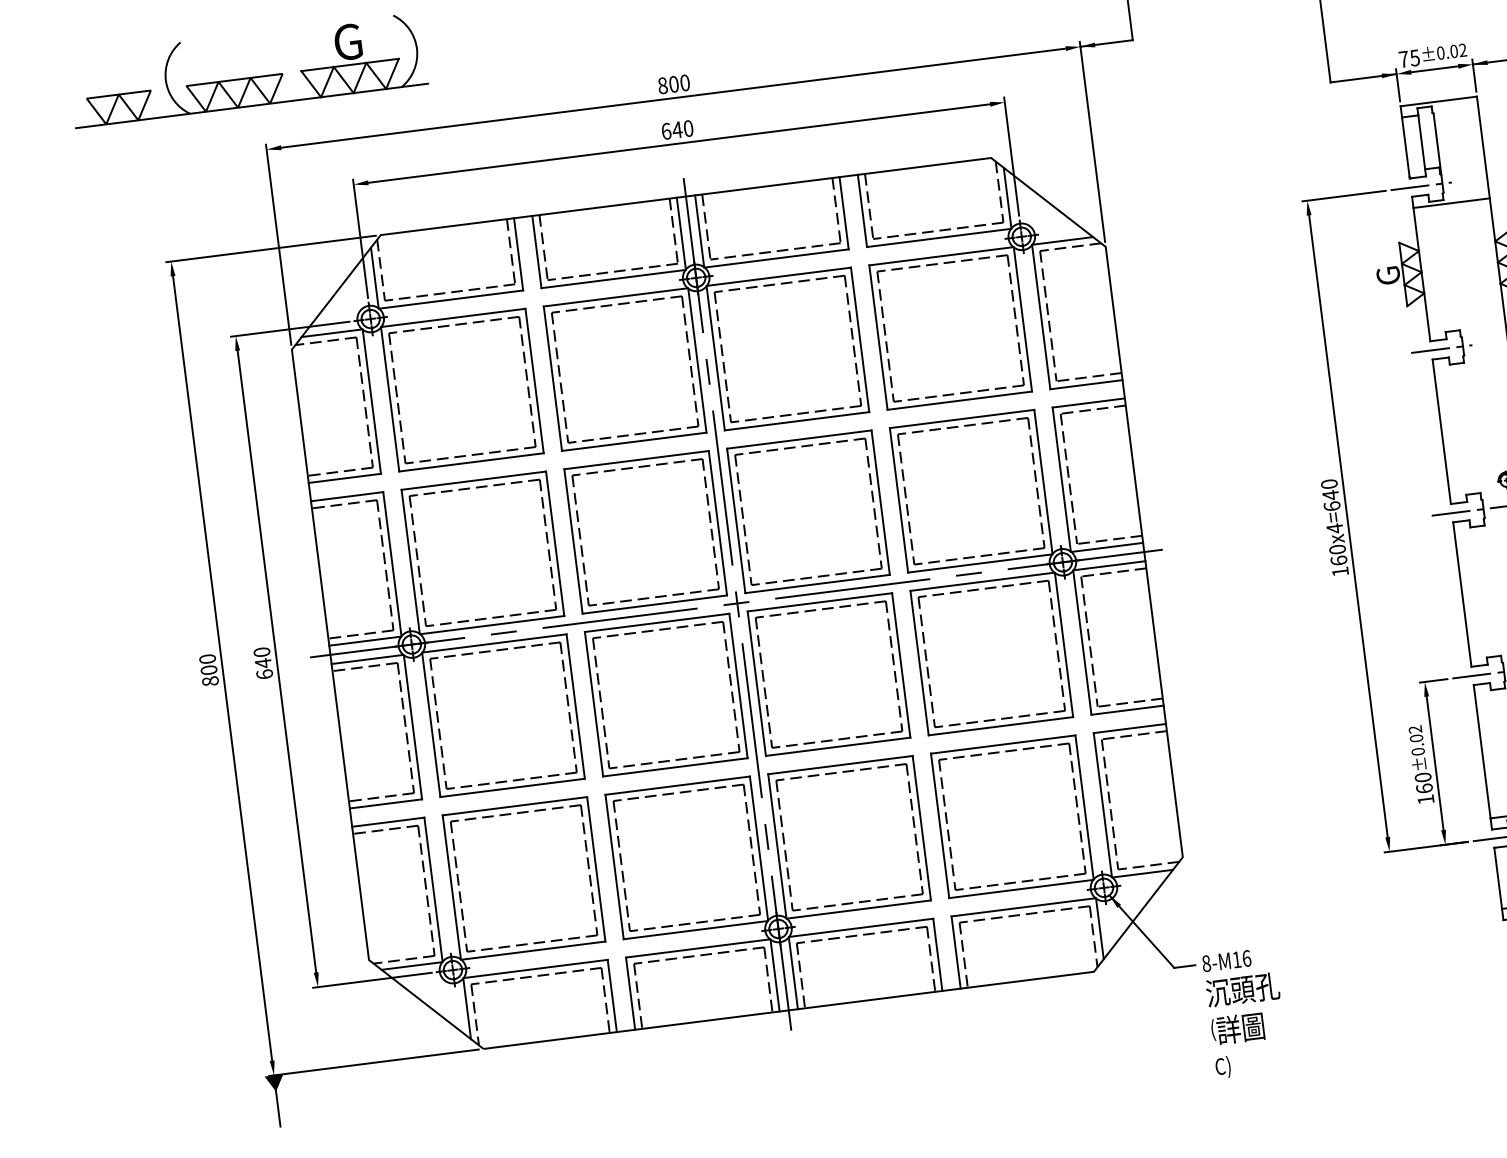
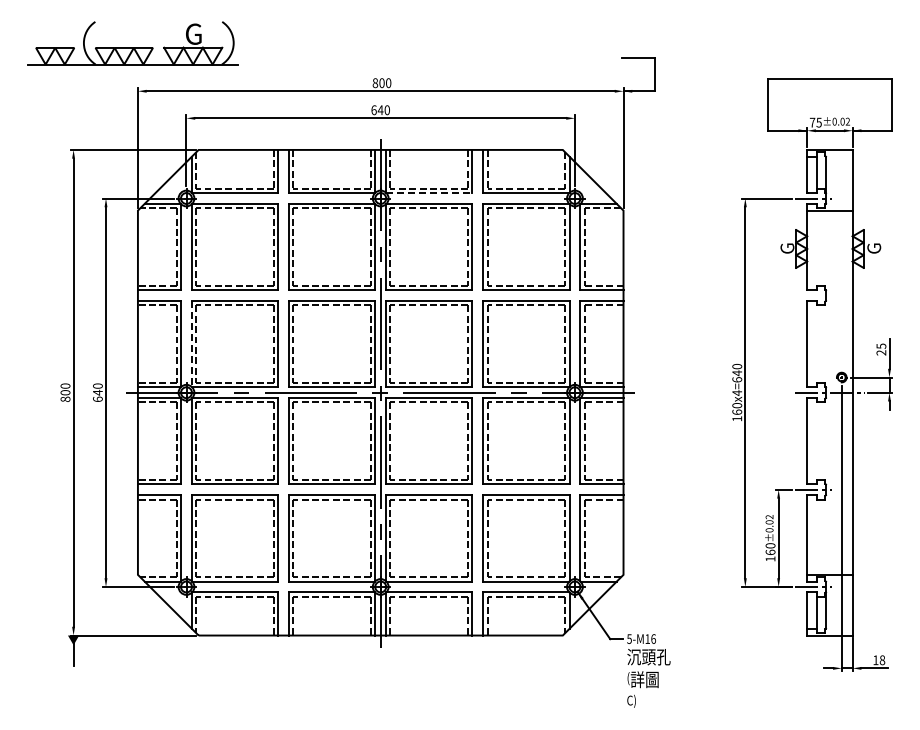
line: (776, 259) -> (429, 193), solid -> dashed
line: (1442, 348) -> (813, 295), removed
line: (410, 562) -> (191, 344), solid -> dashed
text: (1206, 962) -> (629, 638), 8-M16 -> 5-M16

